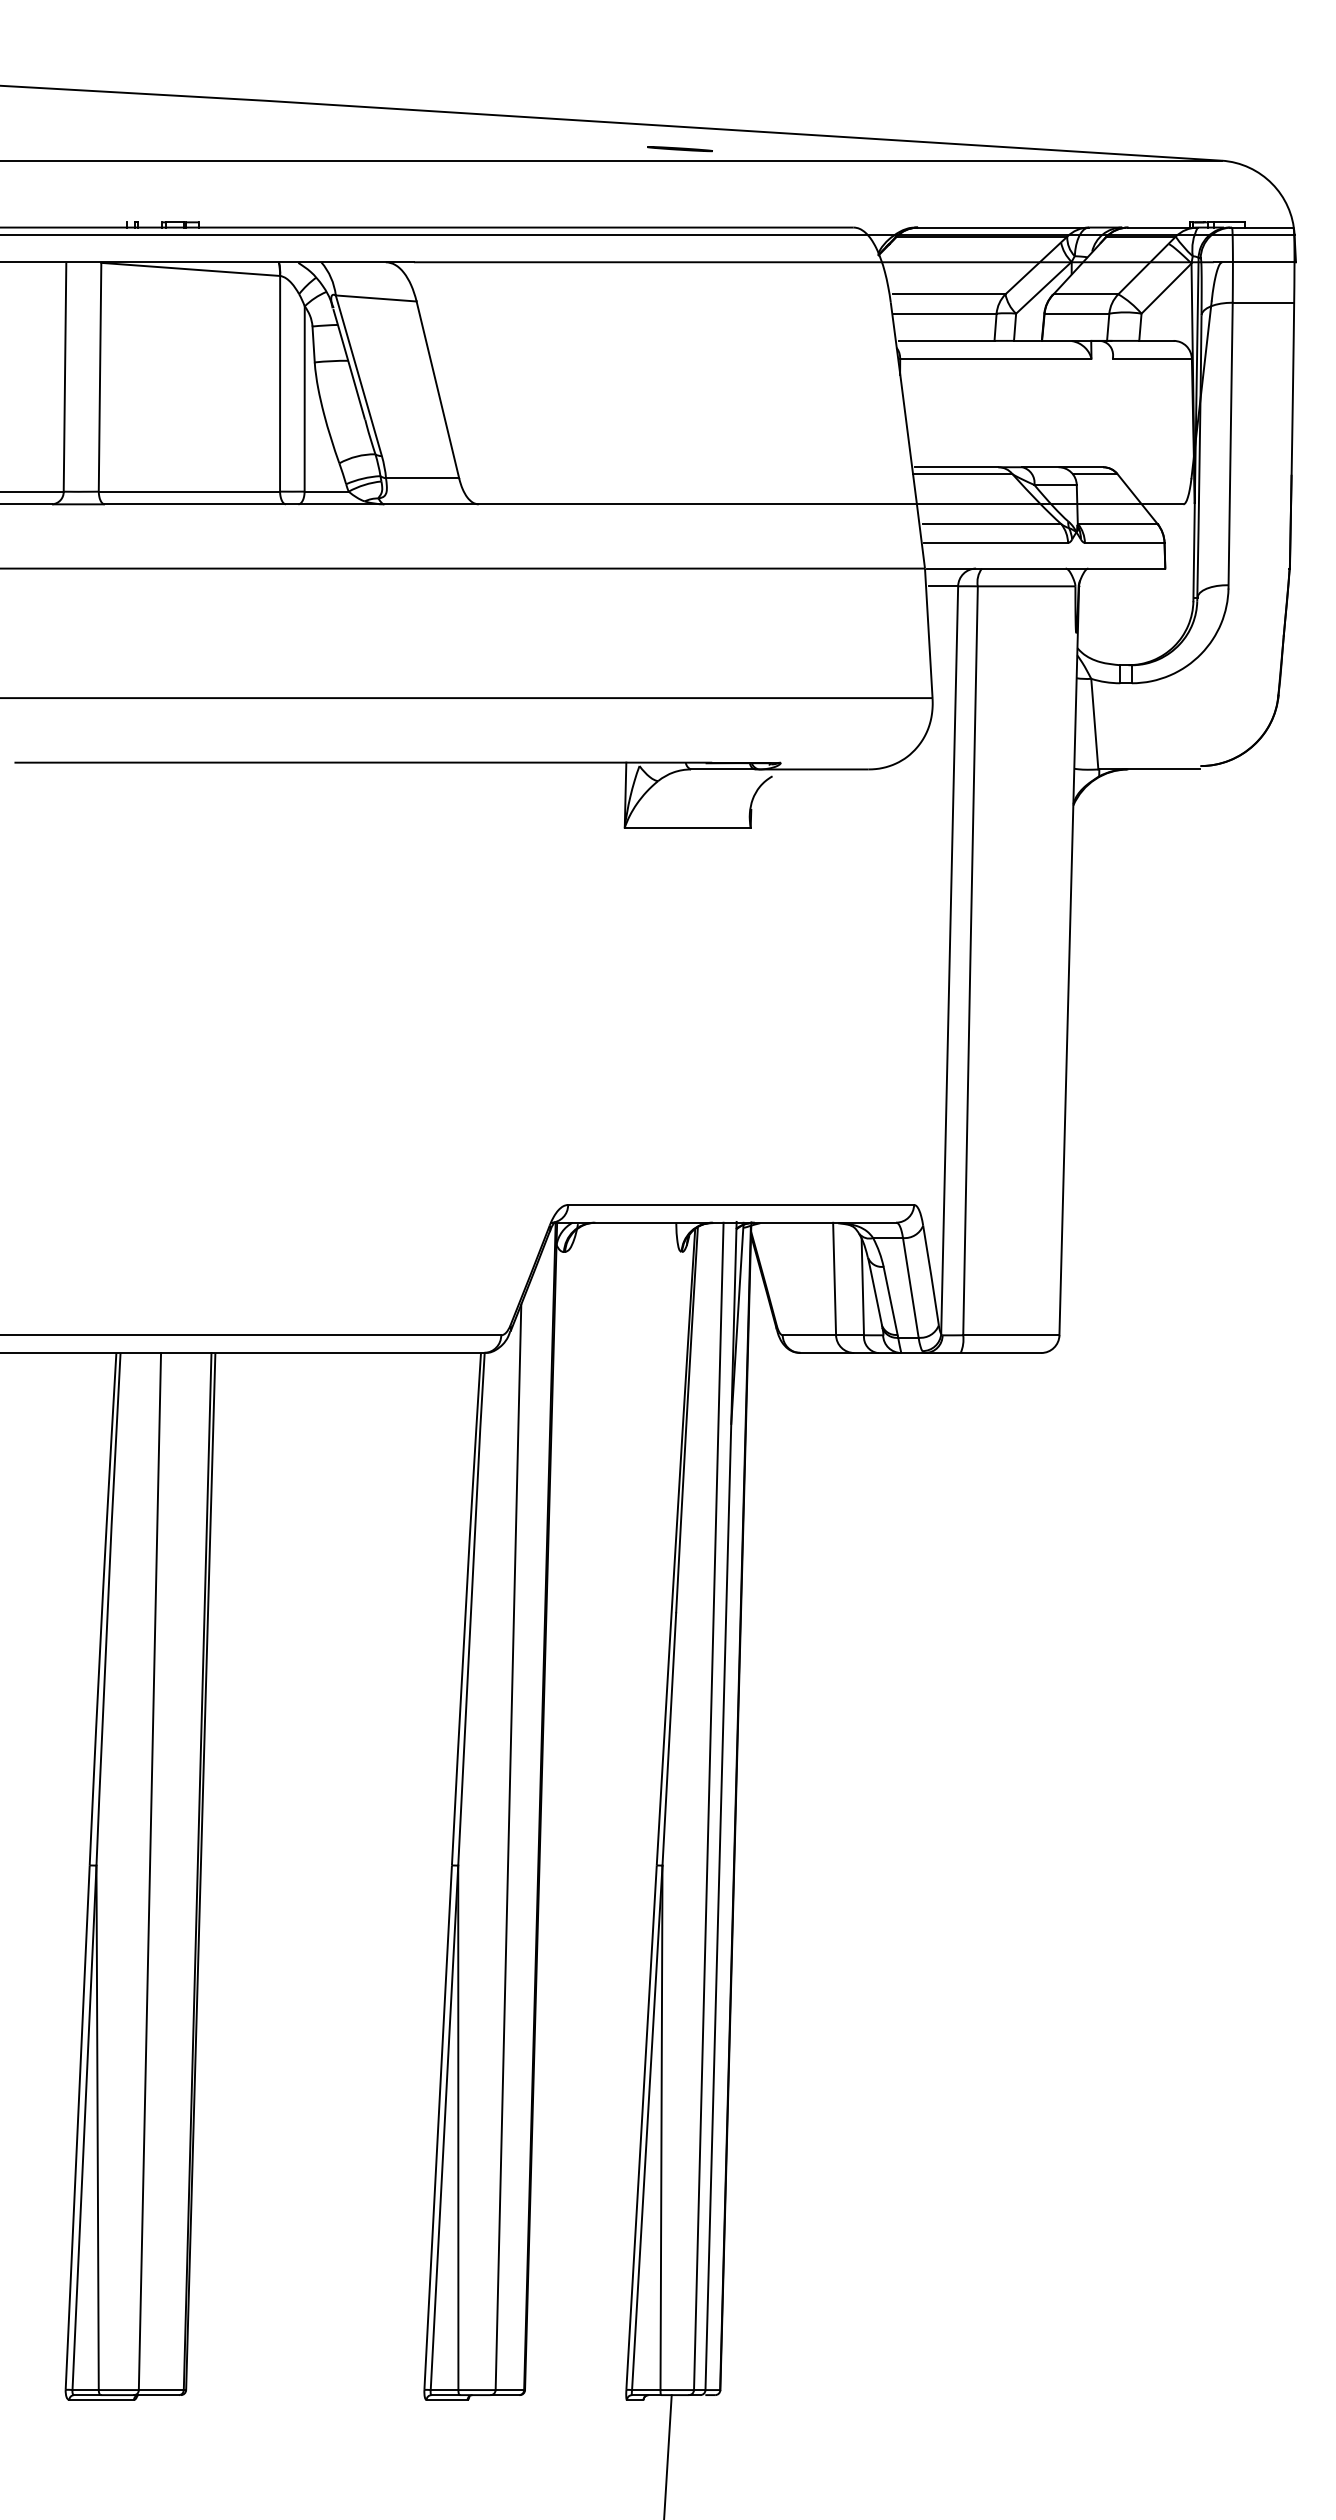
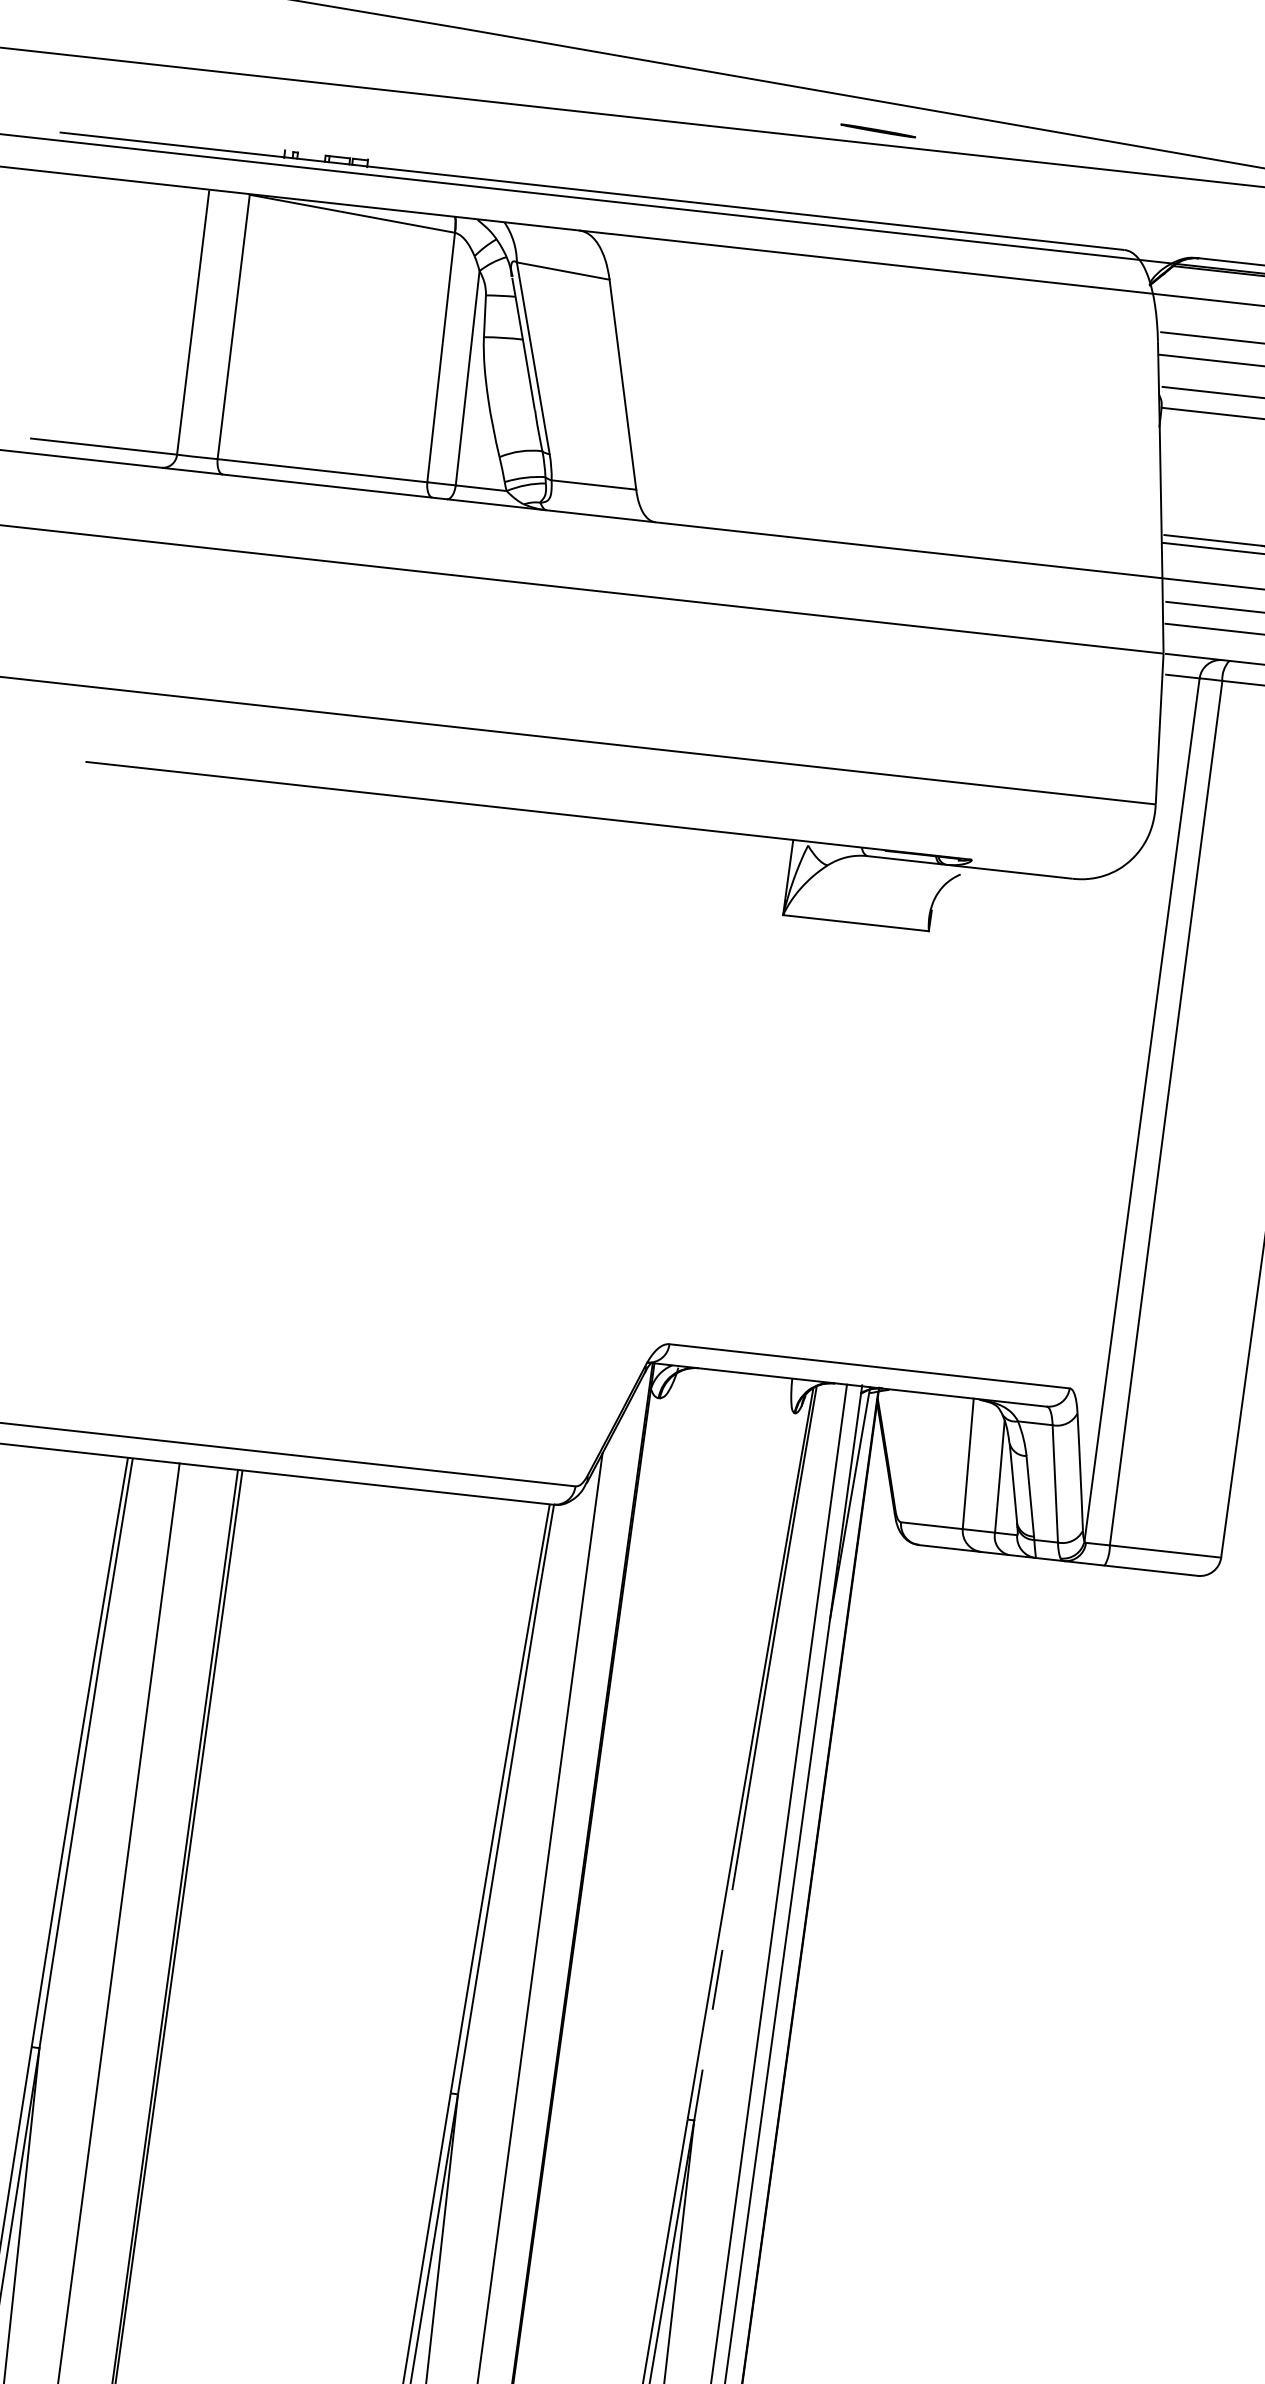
line: (679, 149) -> (877, 131), moved
line: (669, 1739) -> (718, 1975), solid -> dashed

